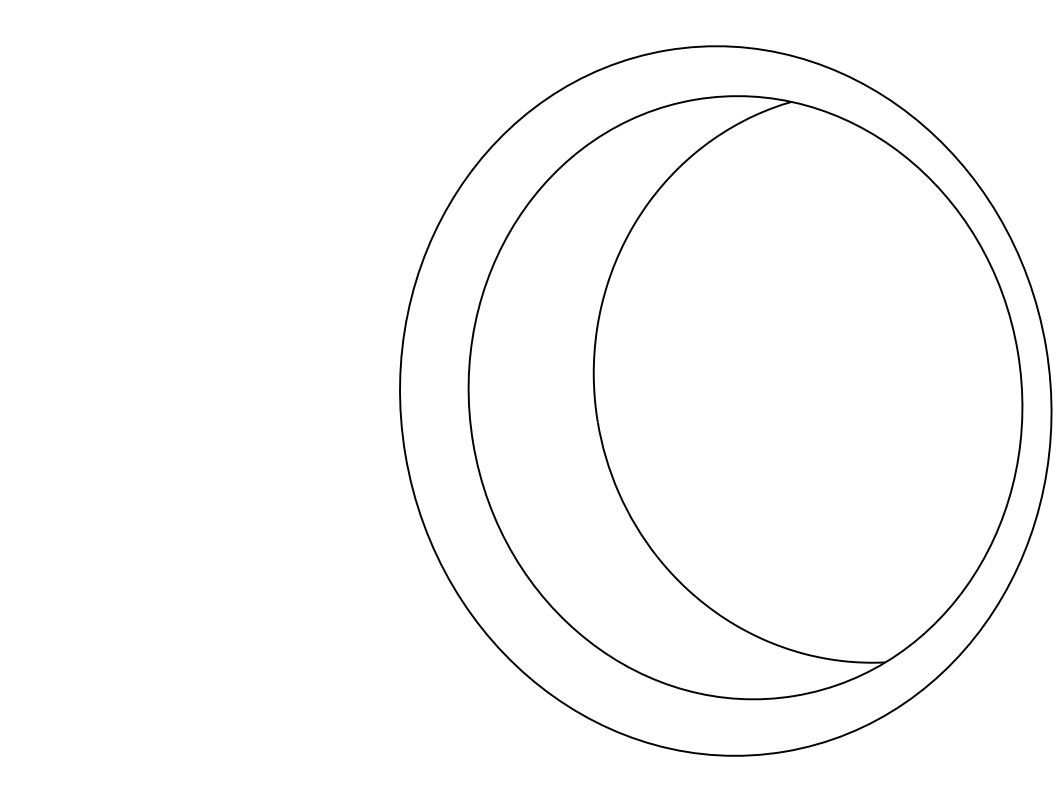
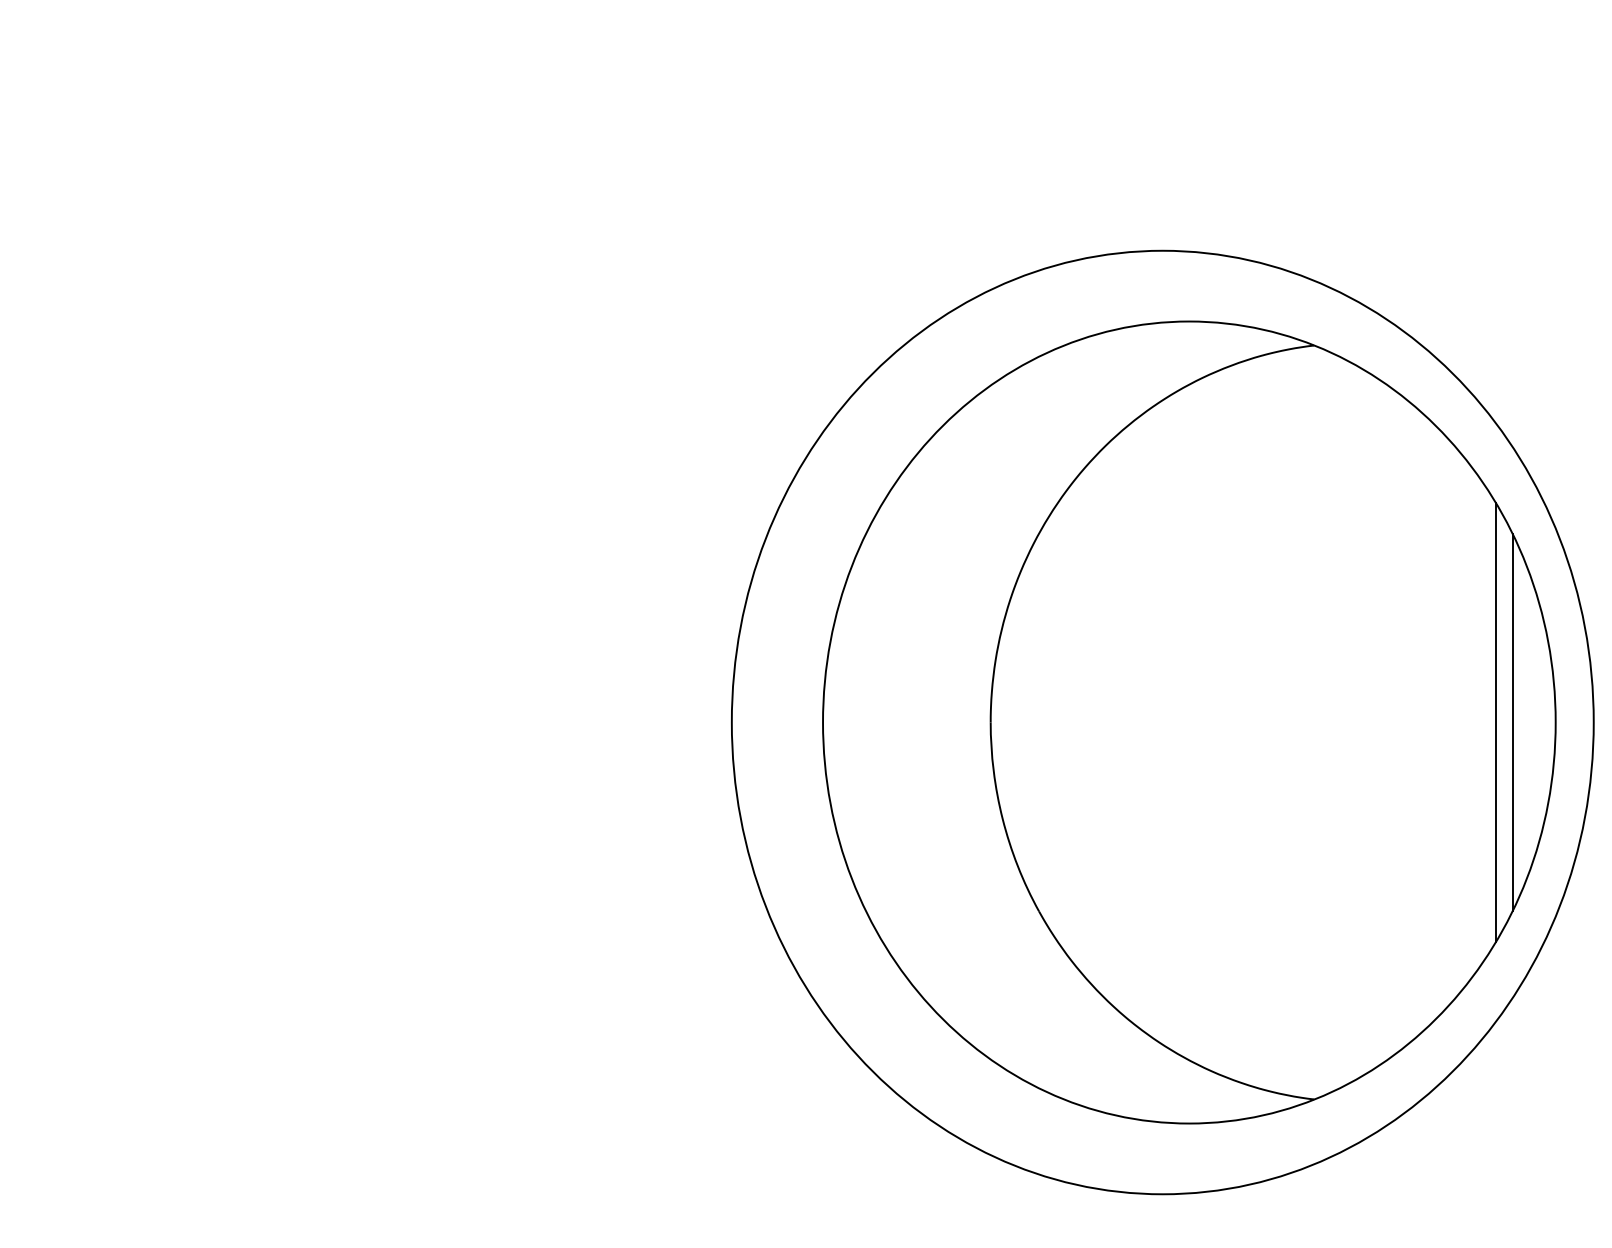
line: (985, 357) -> (1512, 722), added
line: (973, 359) -> (1495, 722), added

